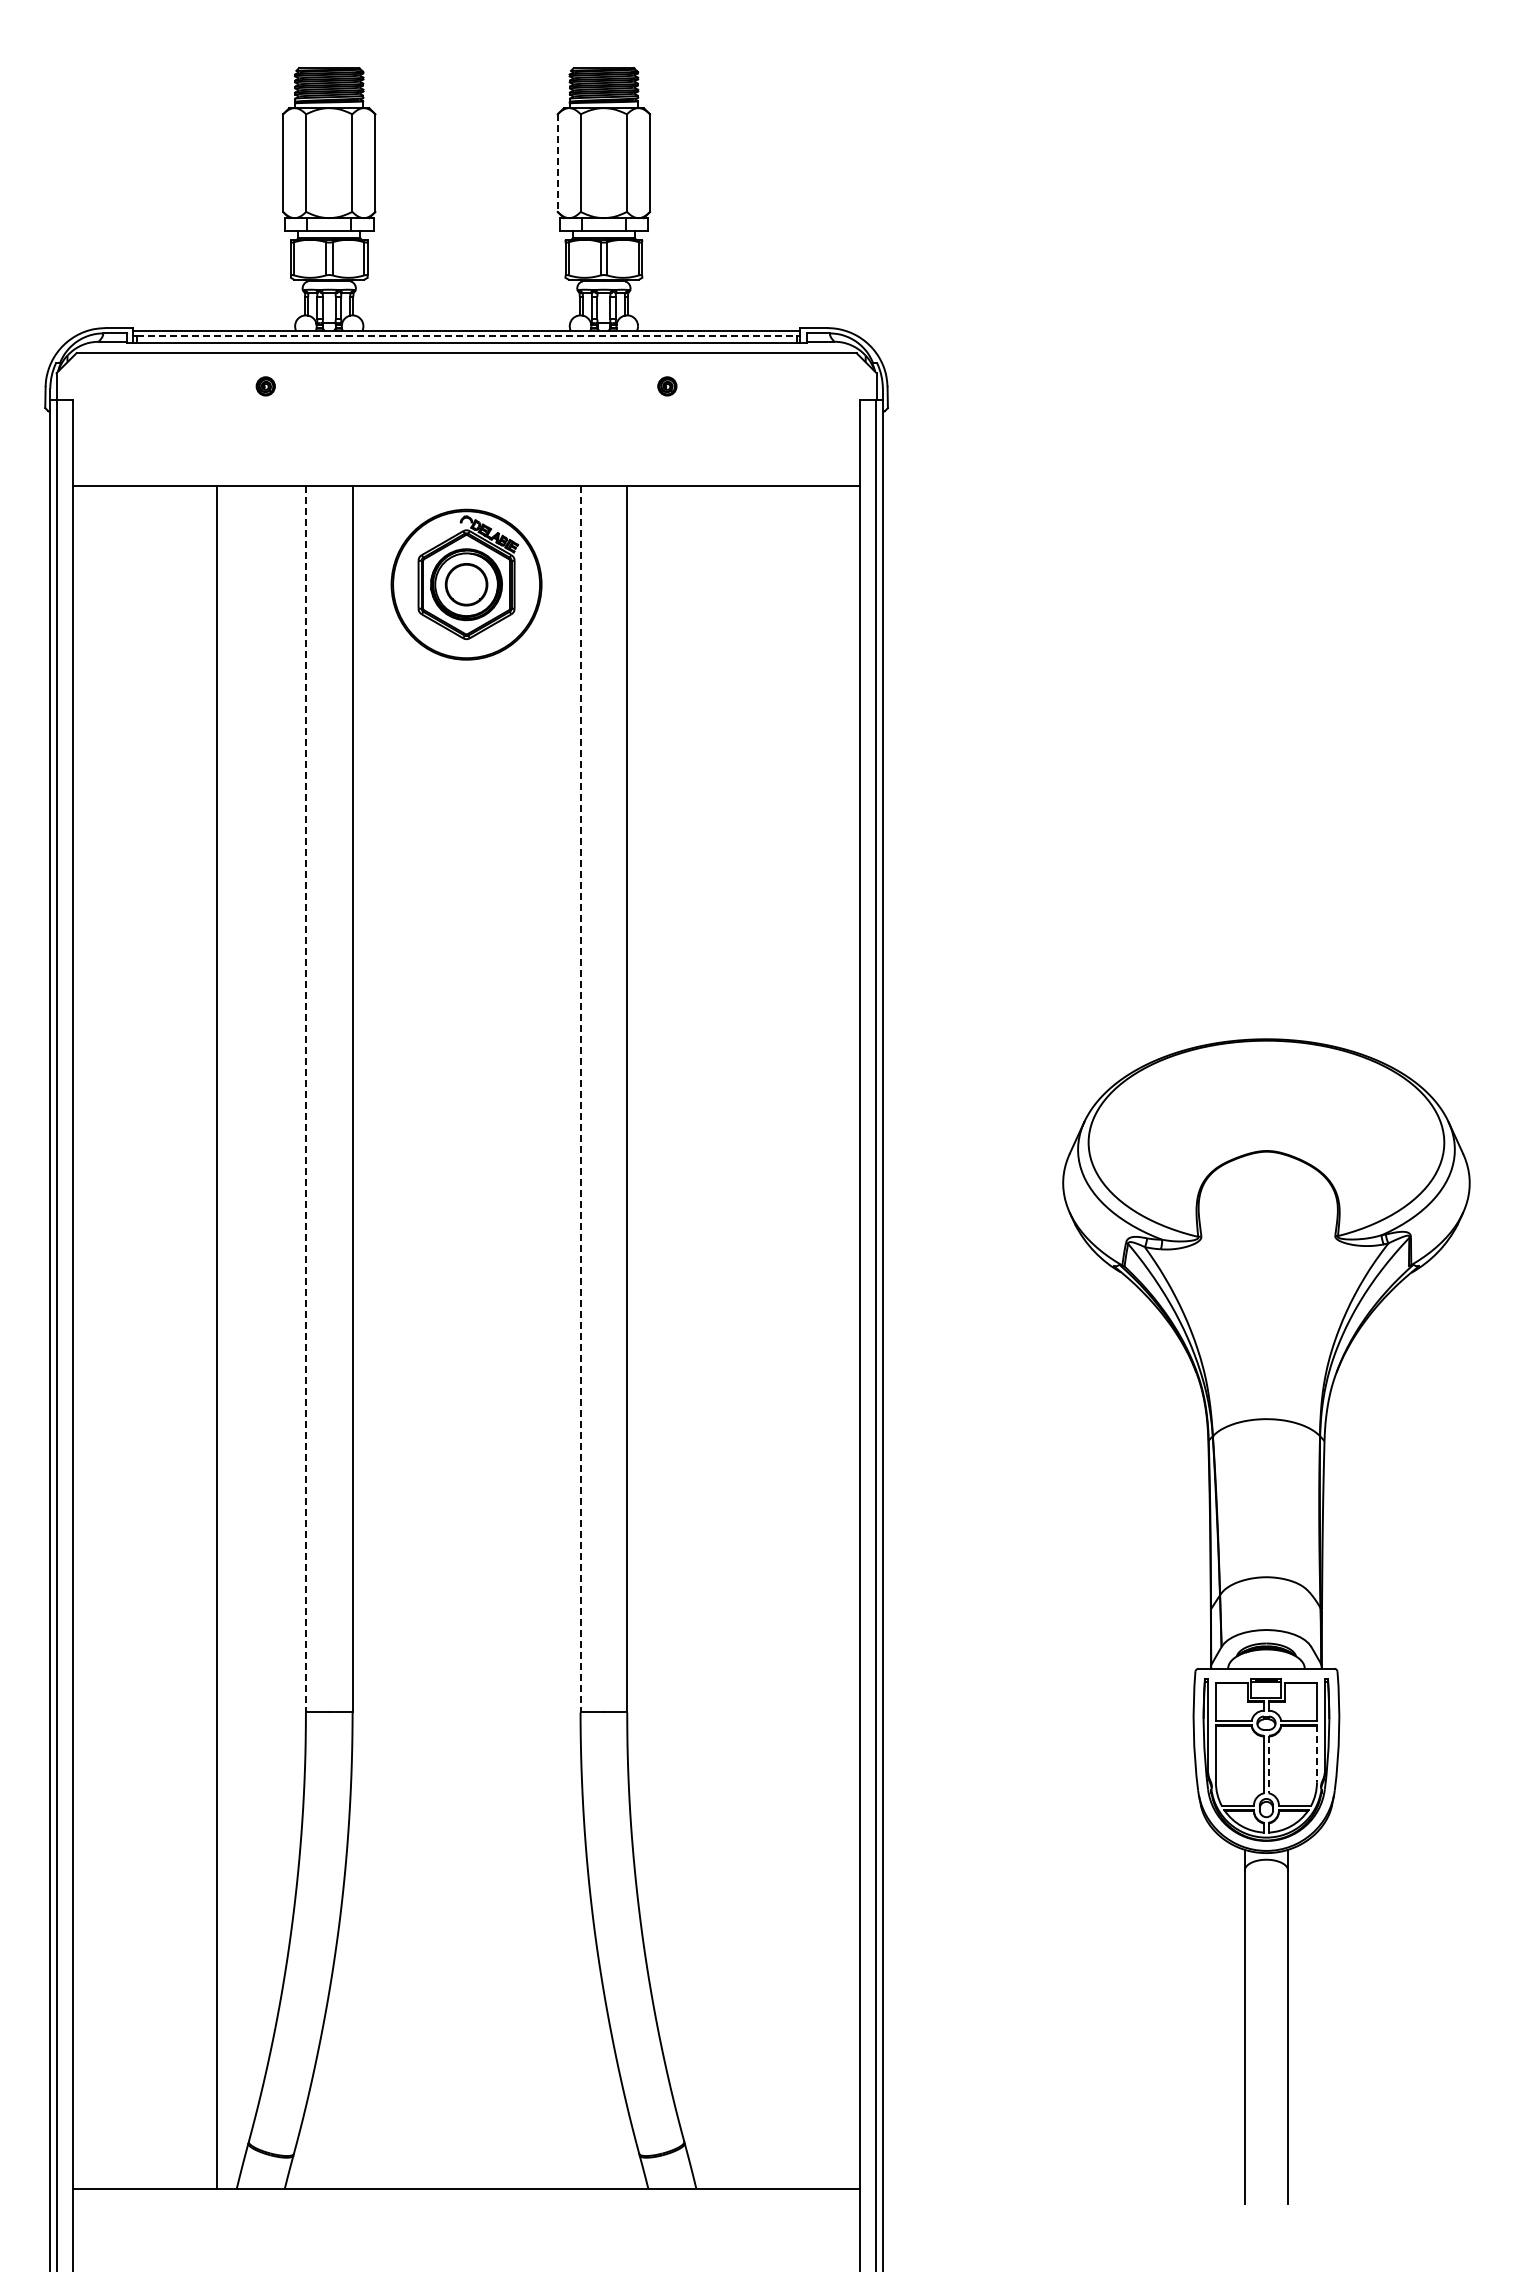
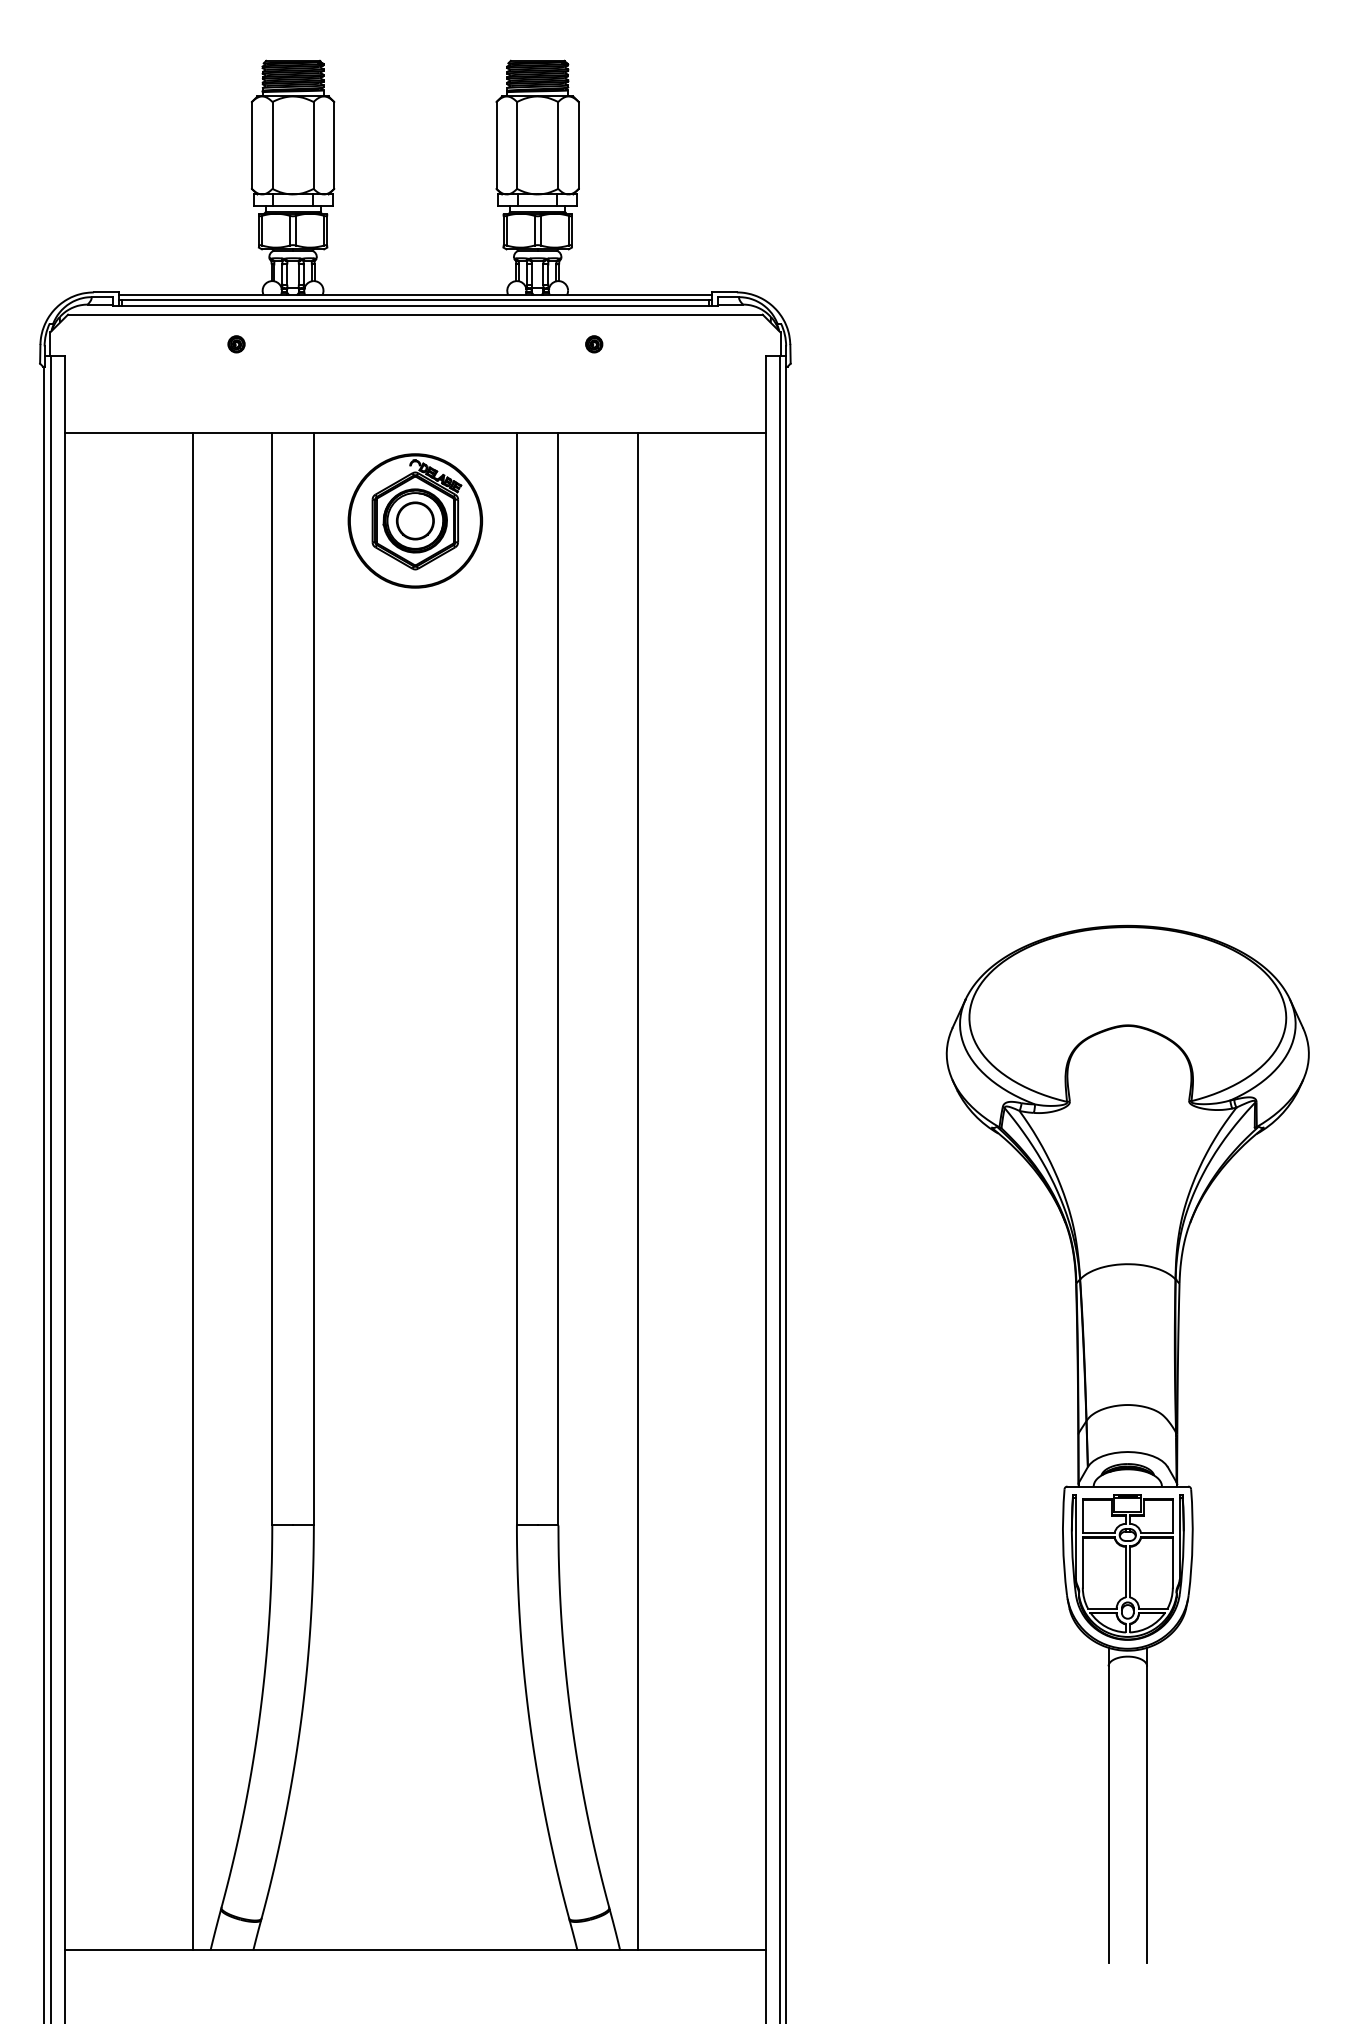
line: (557, 163) -> (496, 145), dashed -> solid
line: (466, 336) -> (415, 299), dashed -> solid
line: (305, 1099) -> (271, 979), dashed -> solid
line: (580, 1099) -> (516, 979), dashed -> solid
line: (716, 1337) -> (637, 1191), added
line: (1316, 1754) -> (1172, 1562), dashed -> solid
line: (1268, 1764) -> (1129, 1571), dashed -> solid

